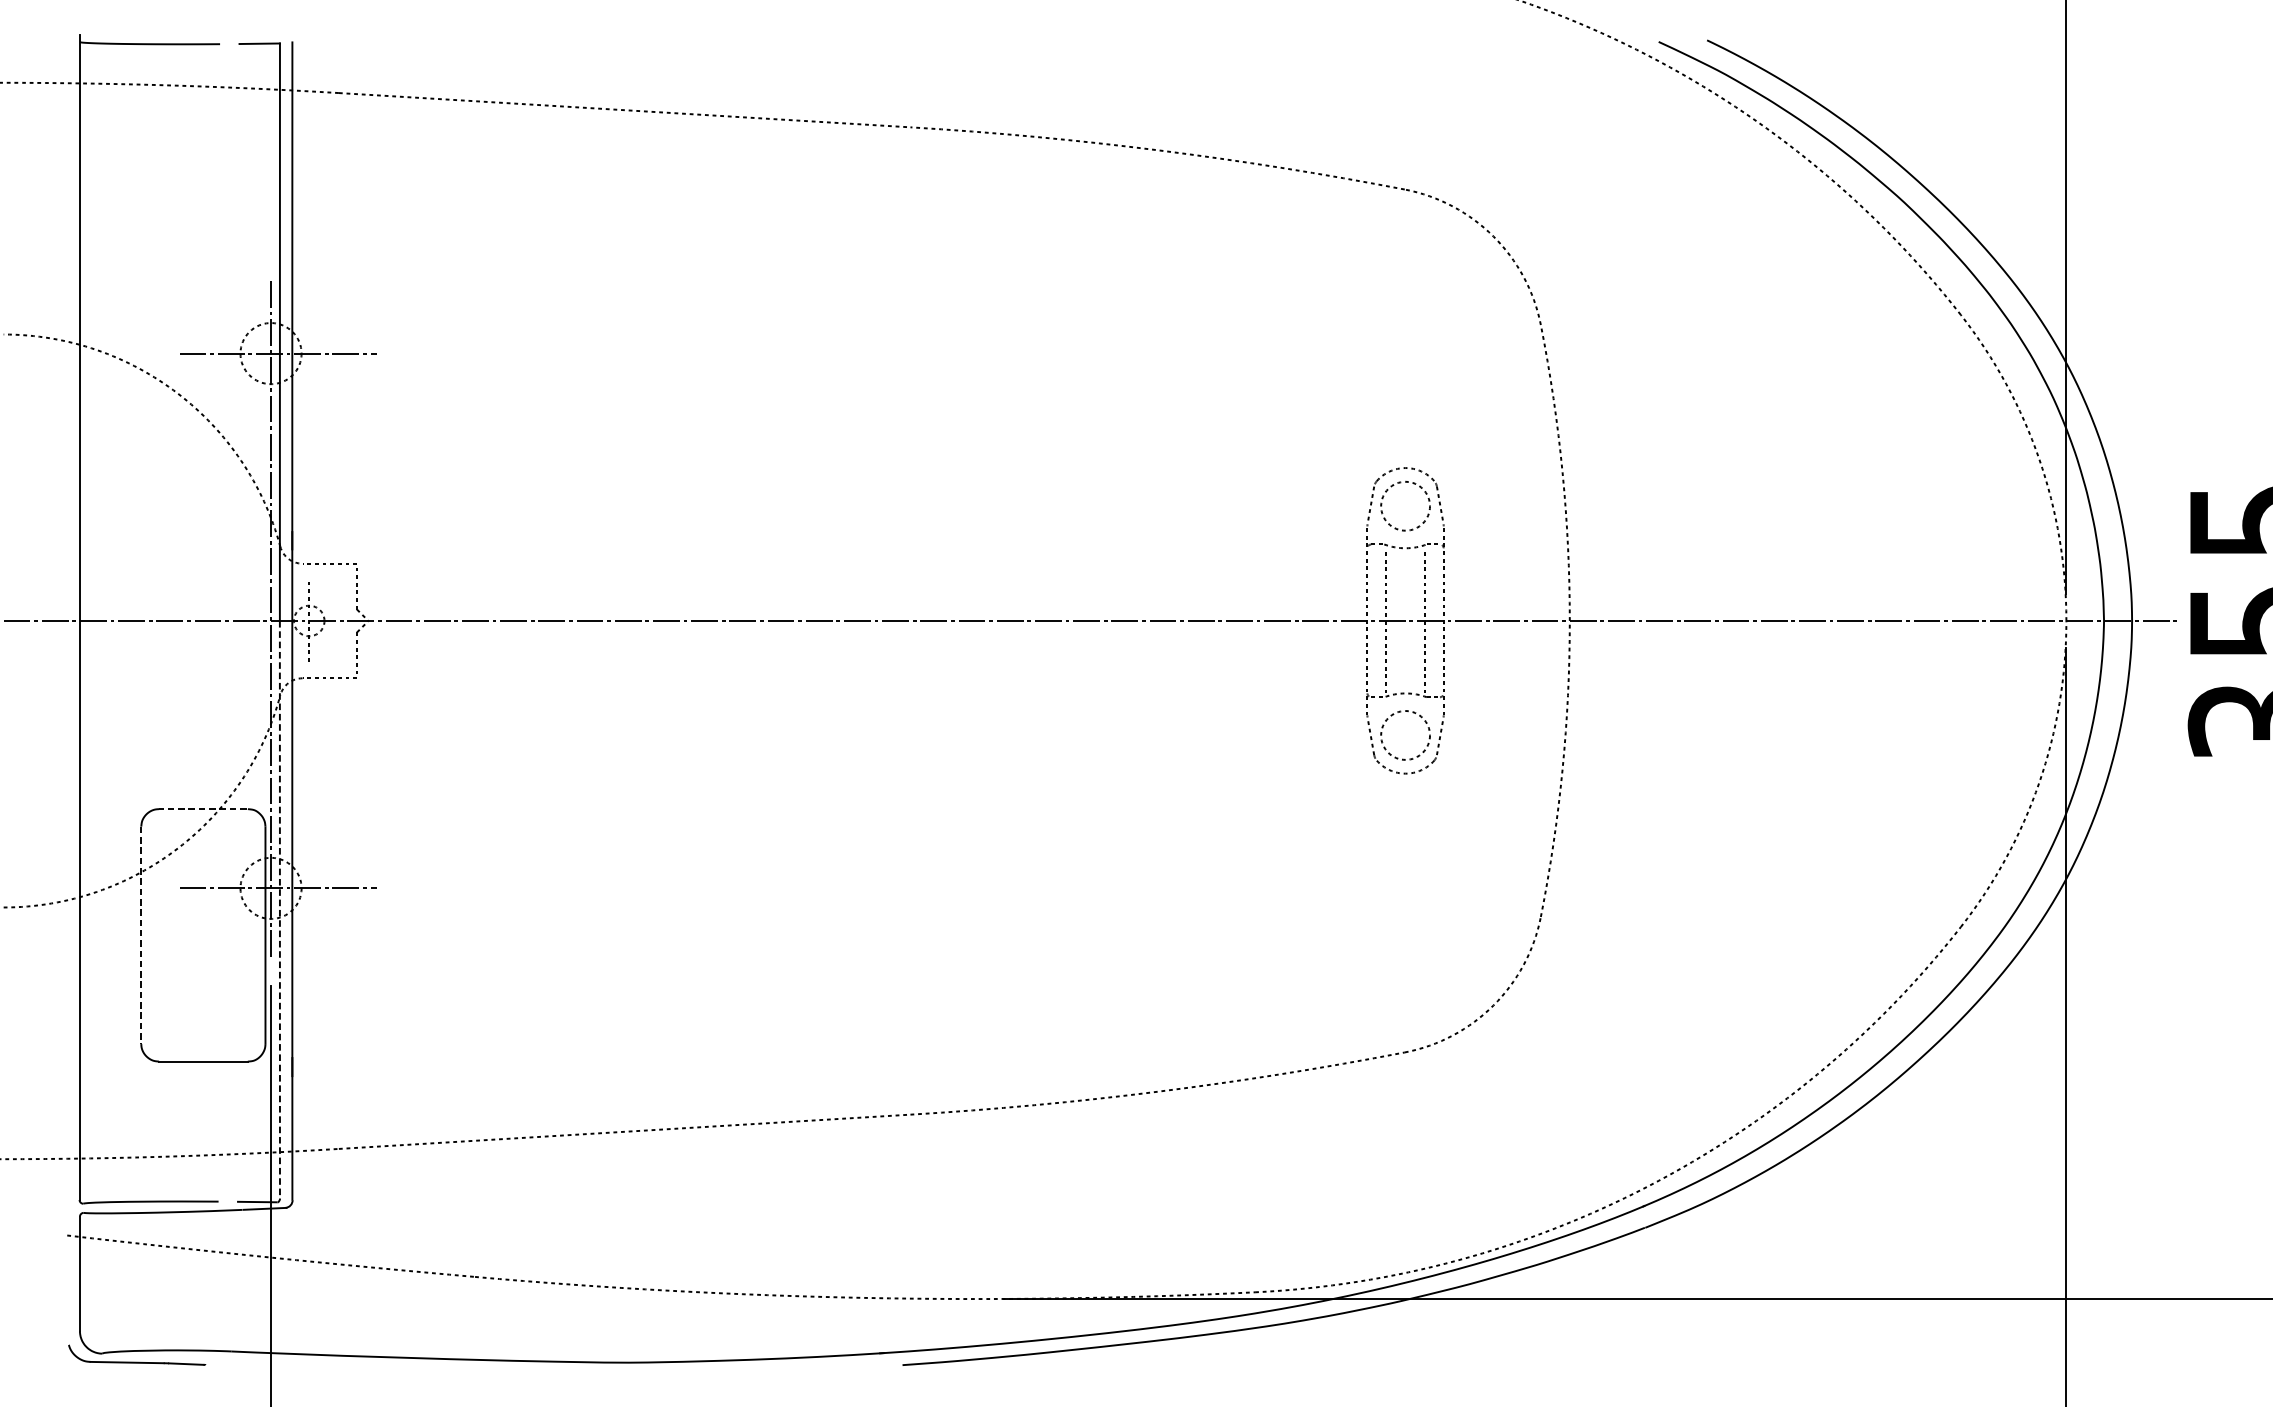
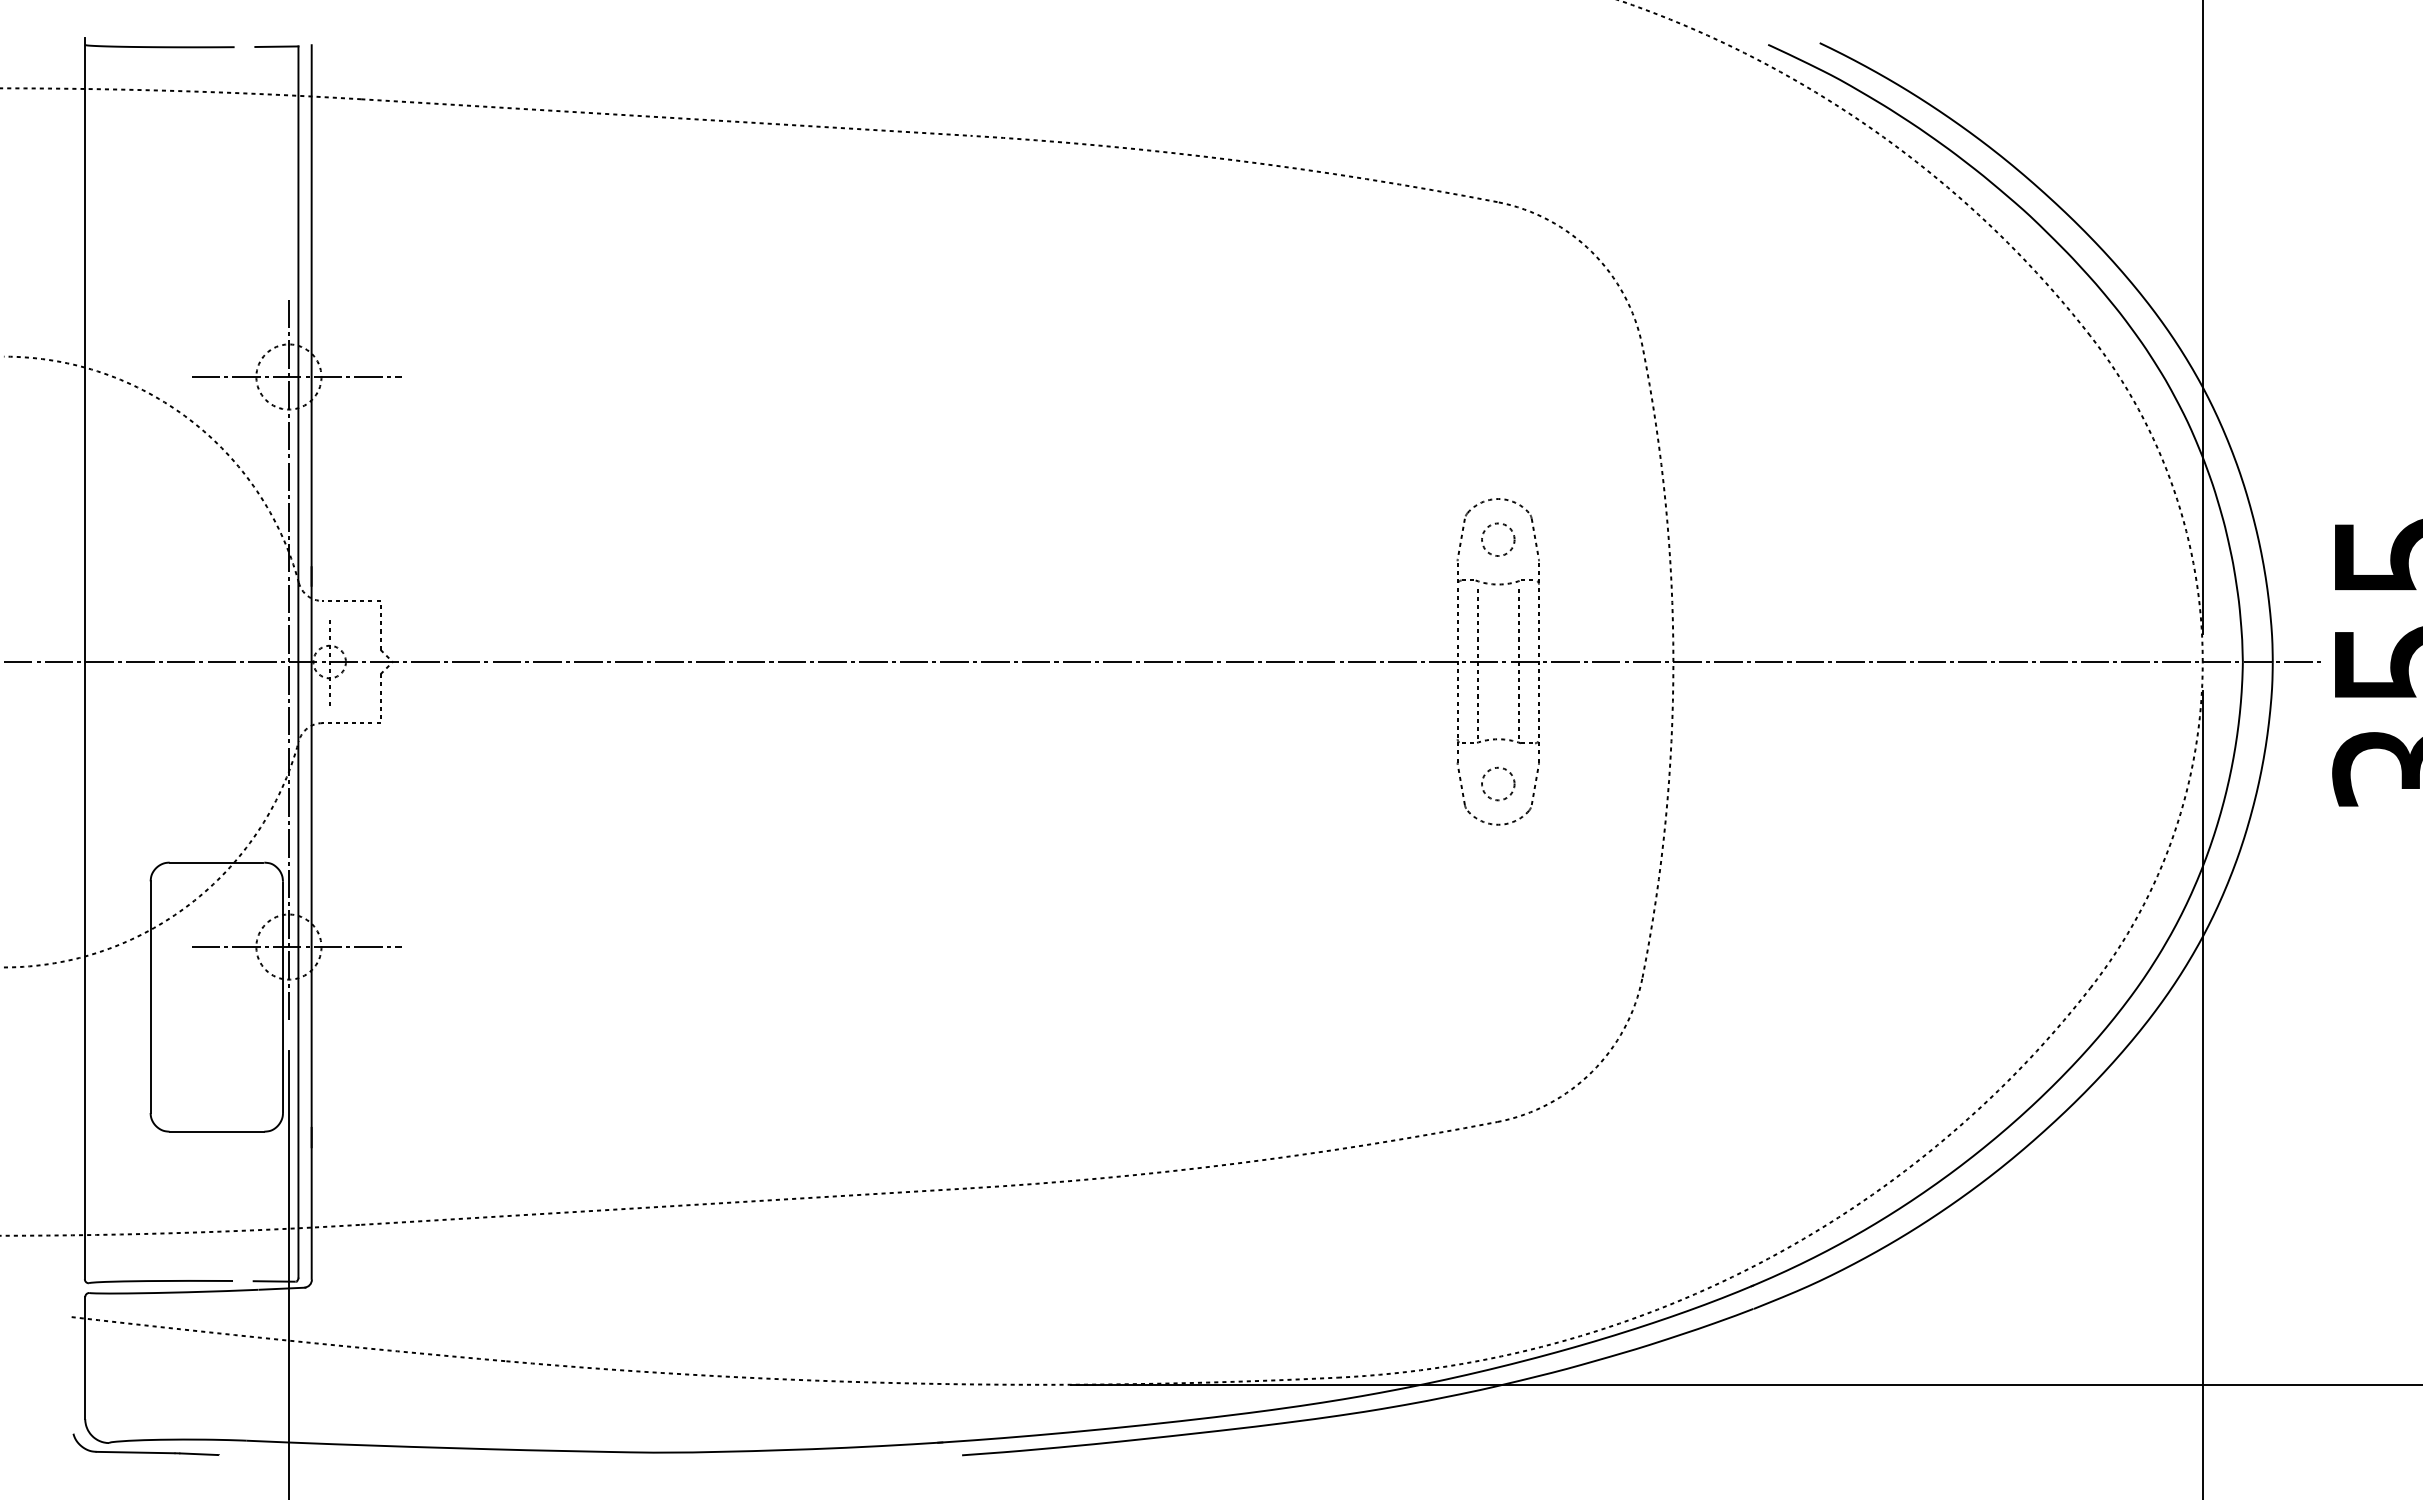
circle: (1405, 506) -> (1498, 539), size x0.62
circle: (1405, 734) -> (1498, 783), size x0.62
line: (203, 809) -> (216, 862), dashed -> solid
line: (280, 909) -> (298, 969), dashed -> solid
line: (141, 935) -> (150, 997), dashed -> solid

